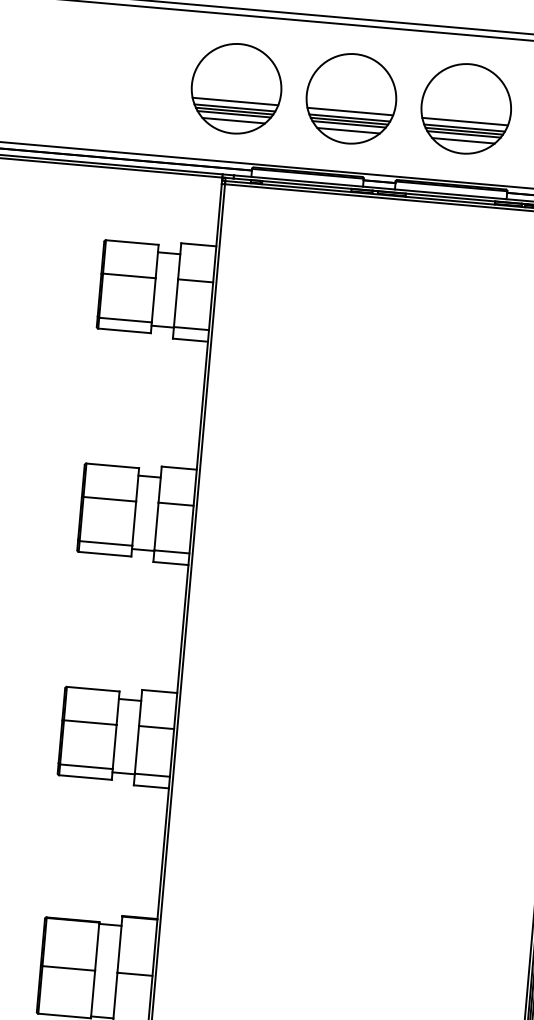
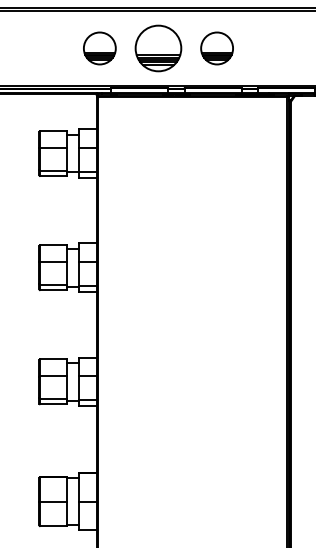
part: (236, 88) -> (99, 48), size x0.7
part: (464, 108) -> (216, 48), size x0.7

